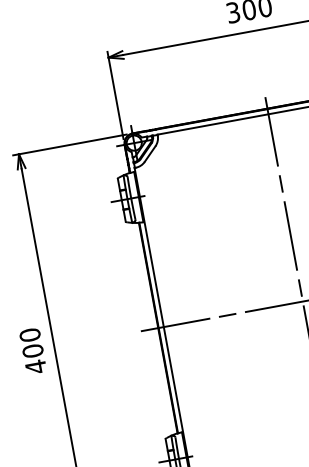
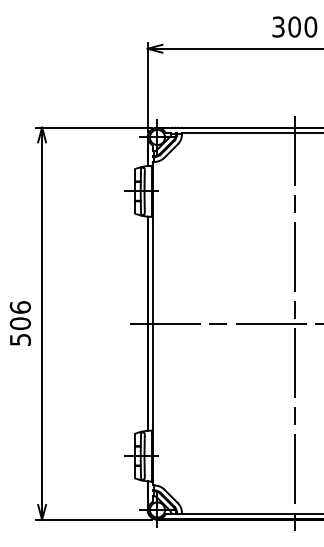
text: (33, 350) -> (20, 323), 400 -> 506

